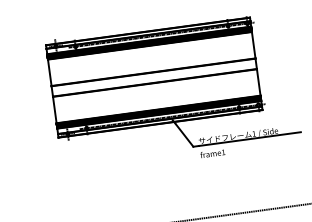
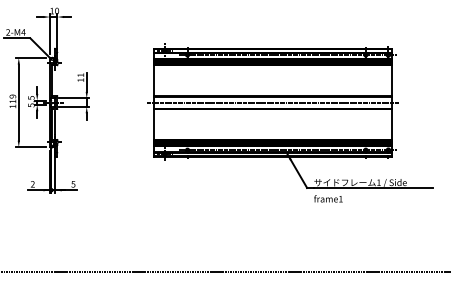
line: (153, 77) -> (272, 102), added

